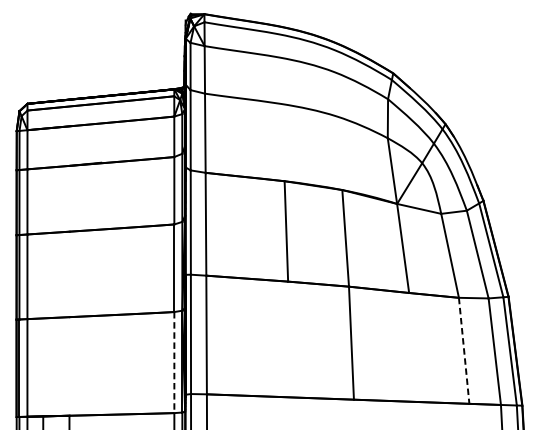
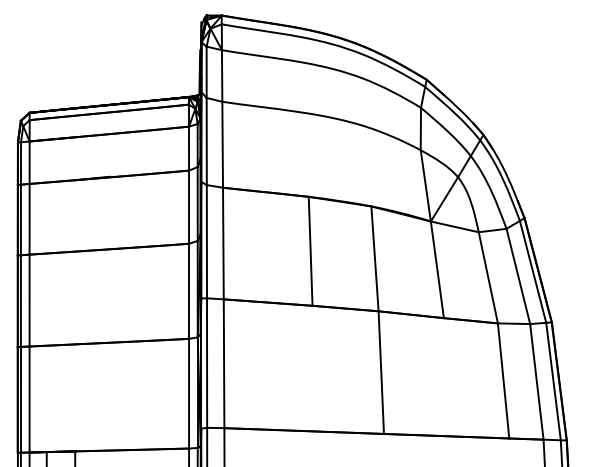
line: (464, 350) -> (503, 380), dashed -> solid
line: (174, 362) -> (189, 393), dashed -> solid

